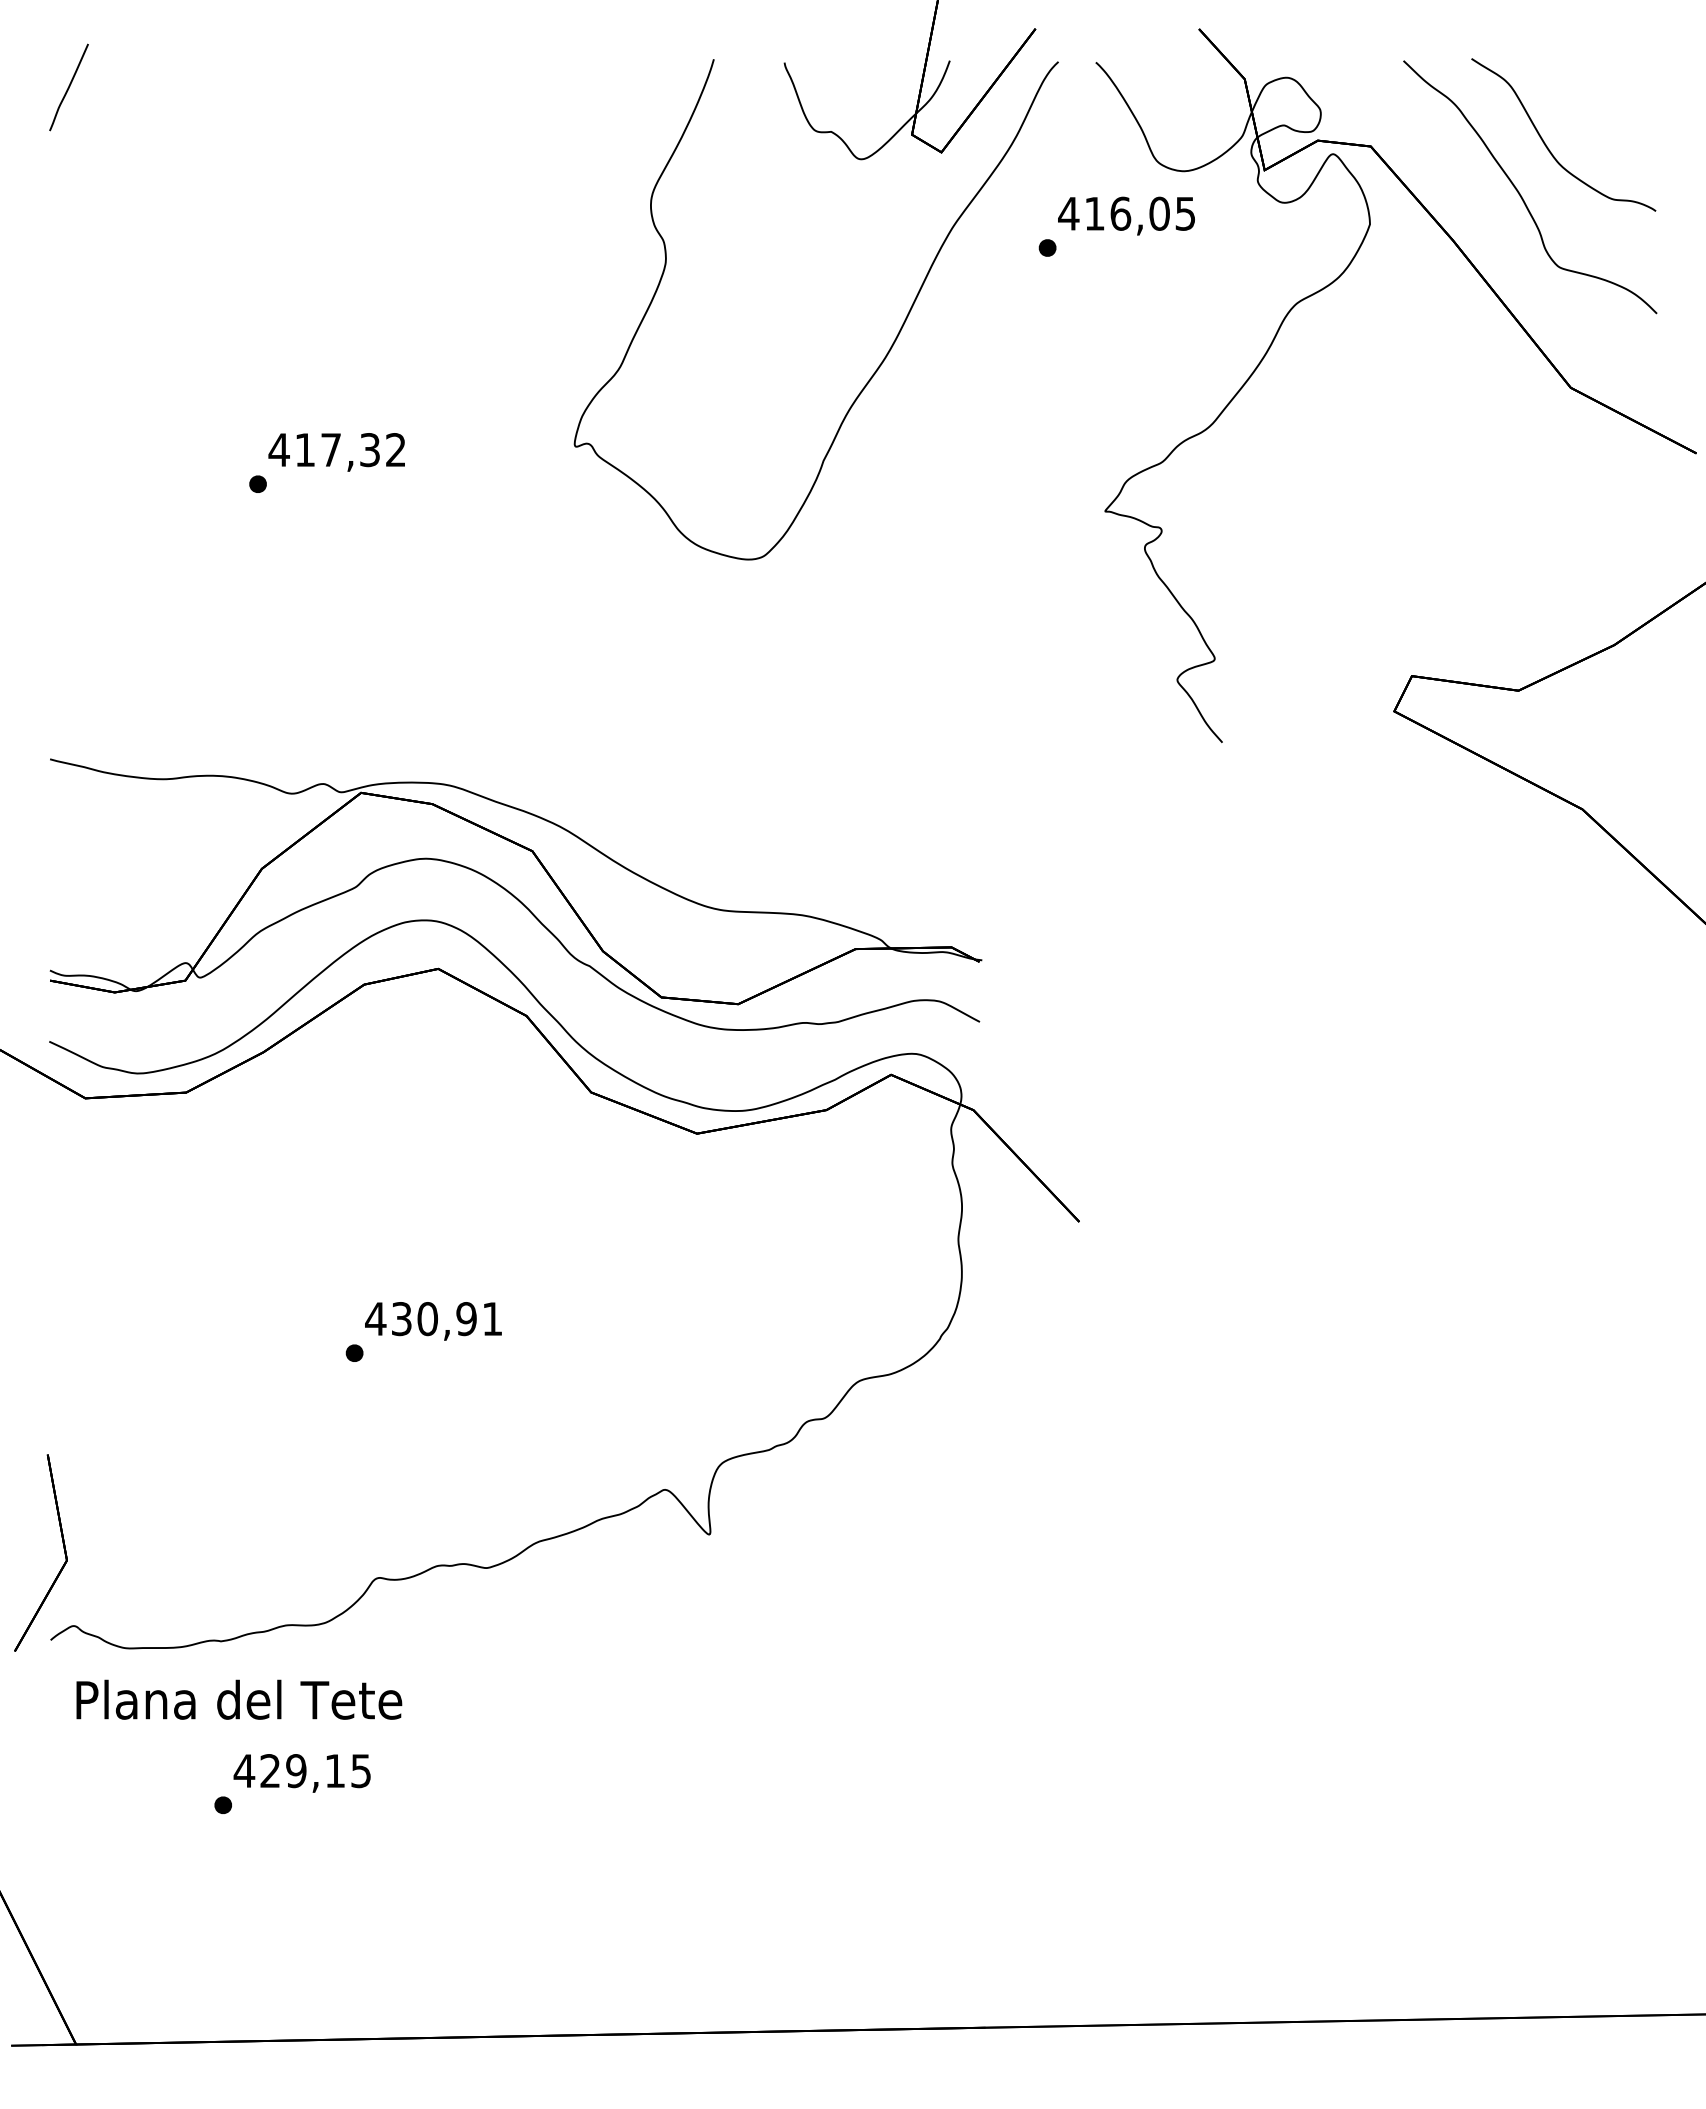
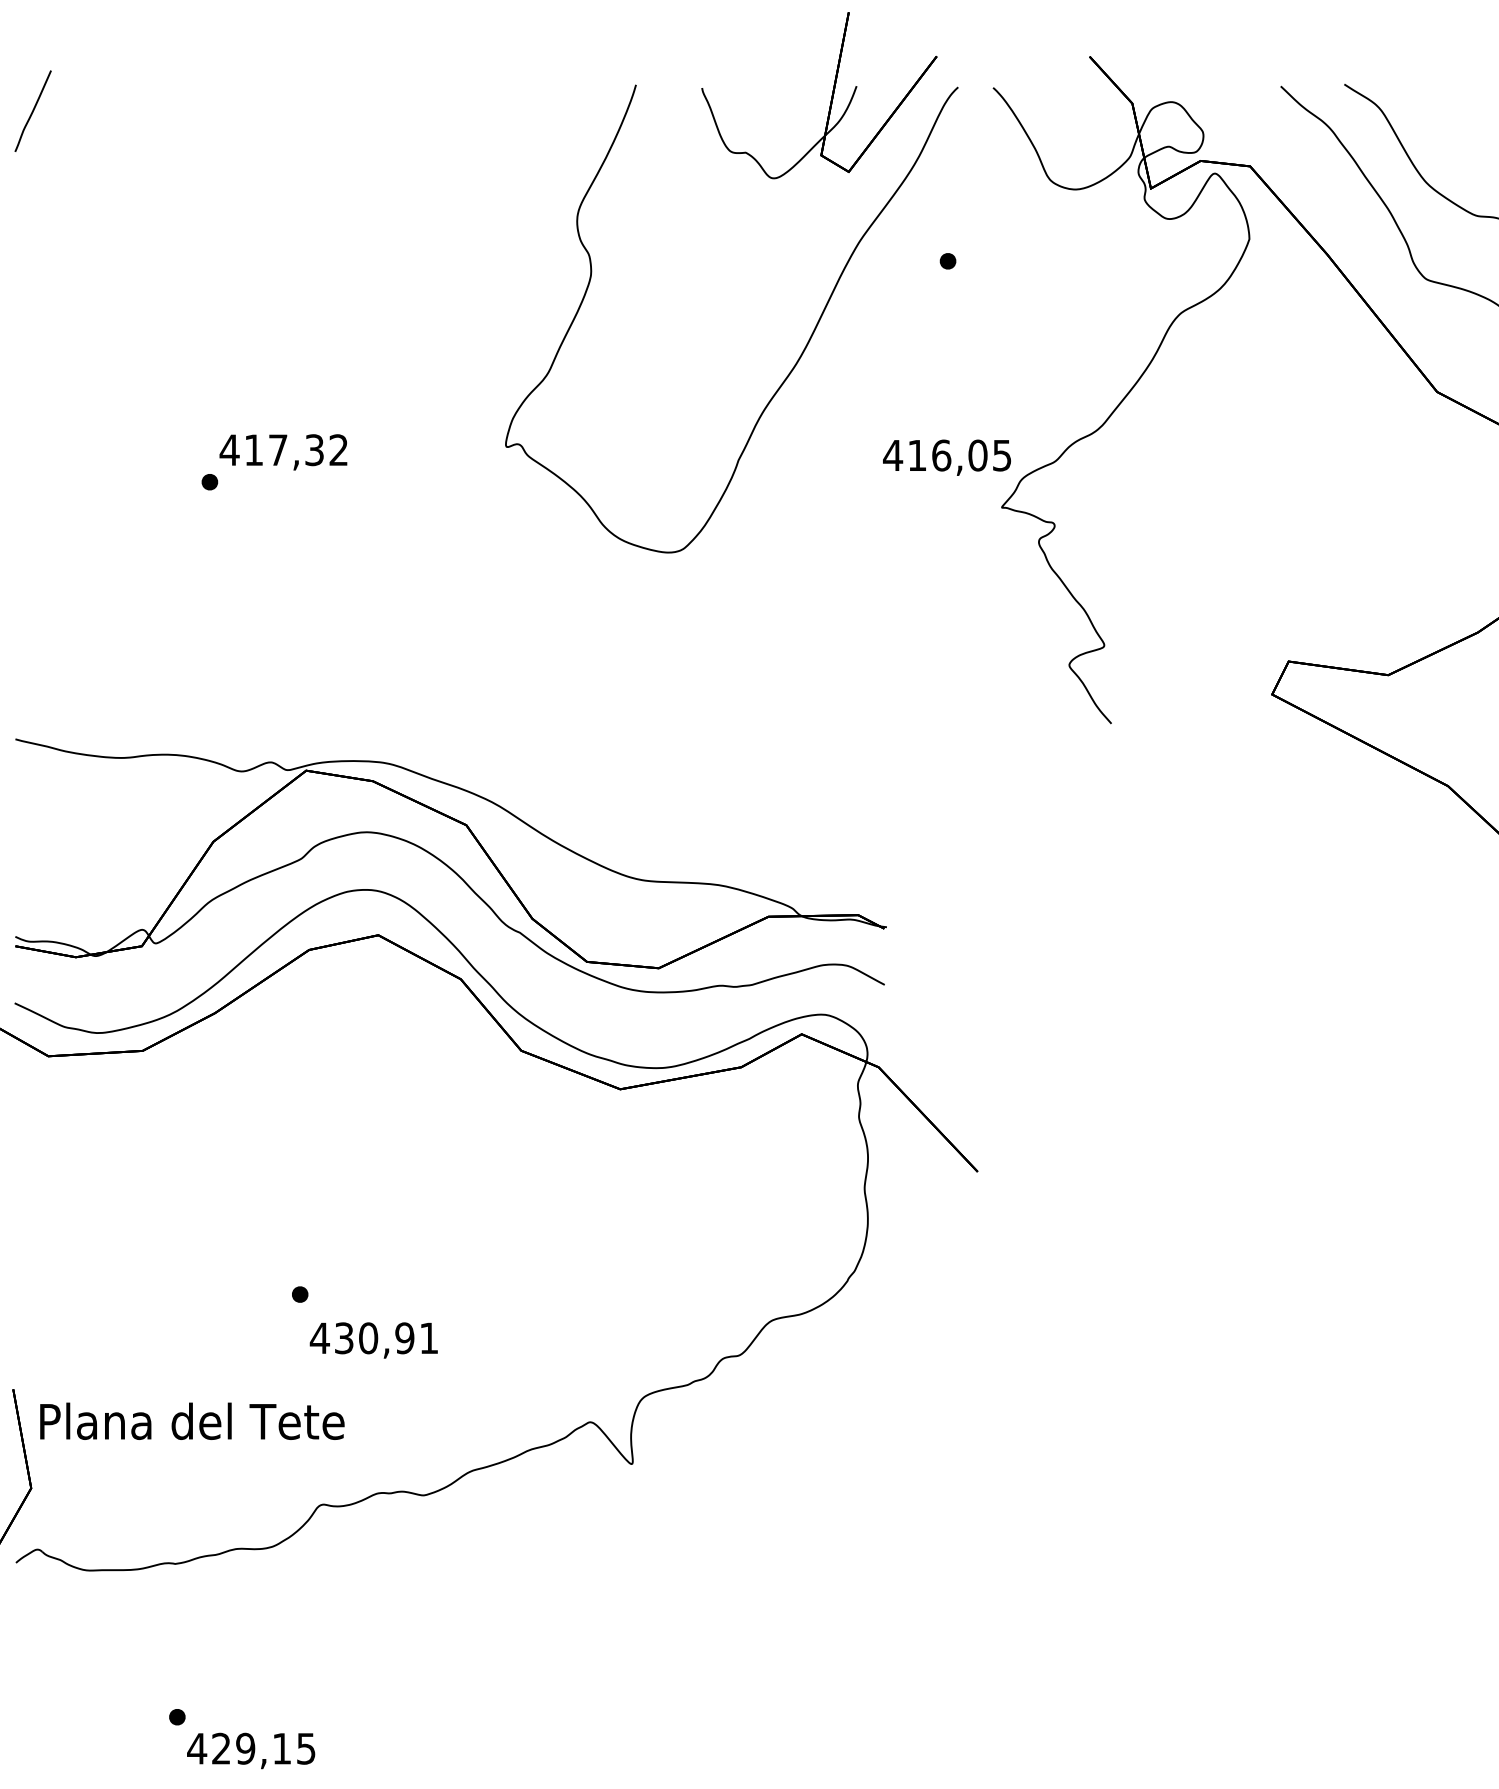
text: (1126, 215) -> (946, 457), moved
text: (433, 1321) -> (373, 1340), moved
text: (239, 1699) -> (192, 1421), moved
text: (301, 1773) -> (250, 1751), moved

